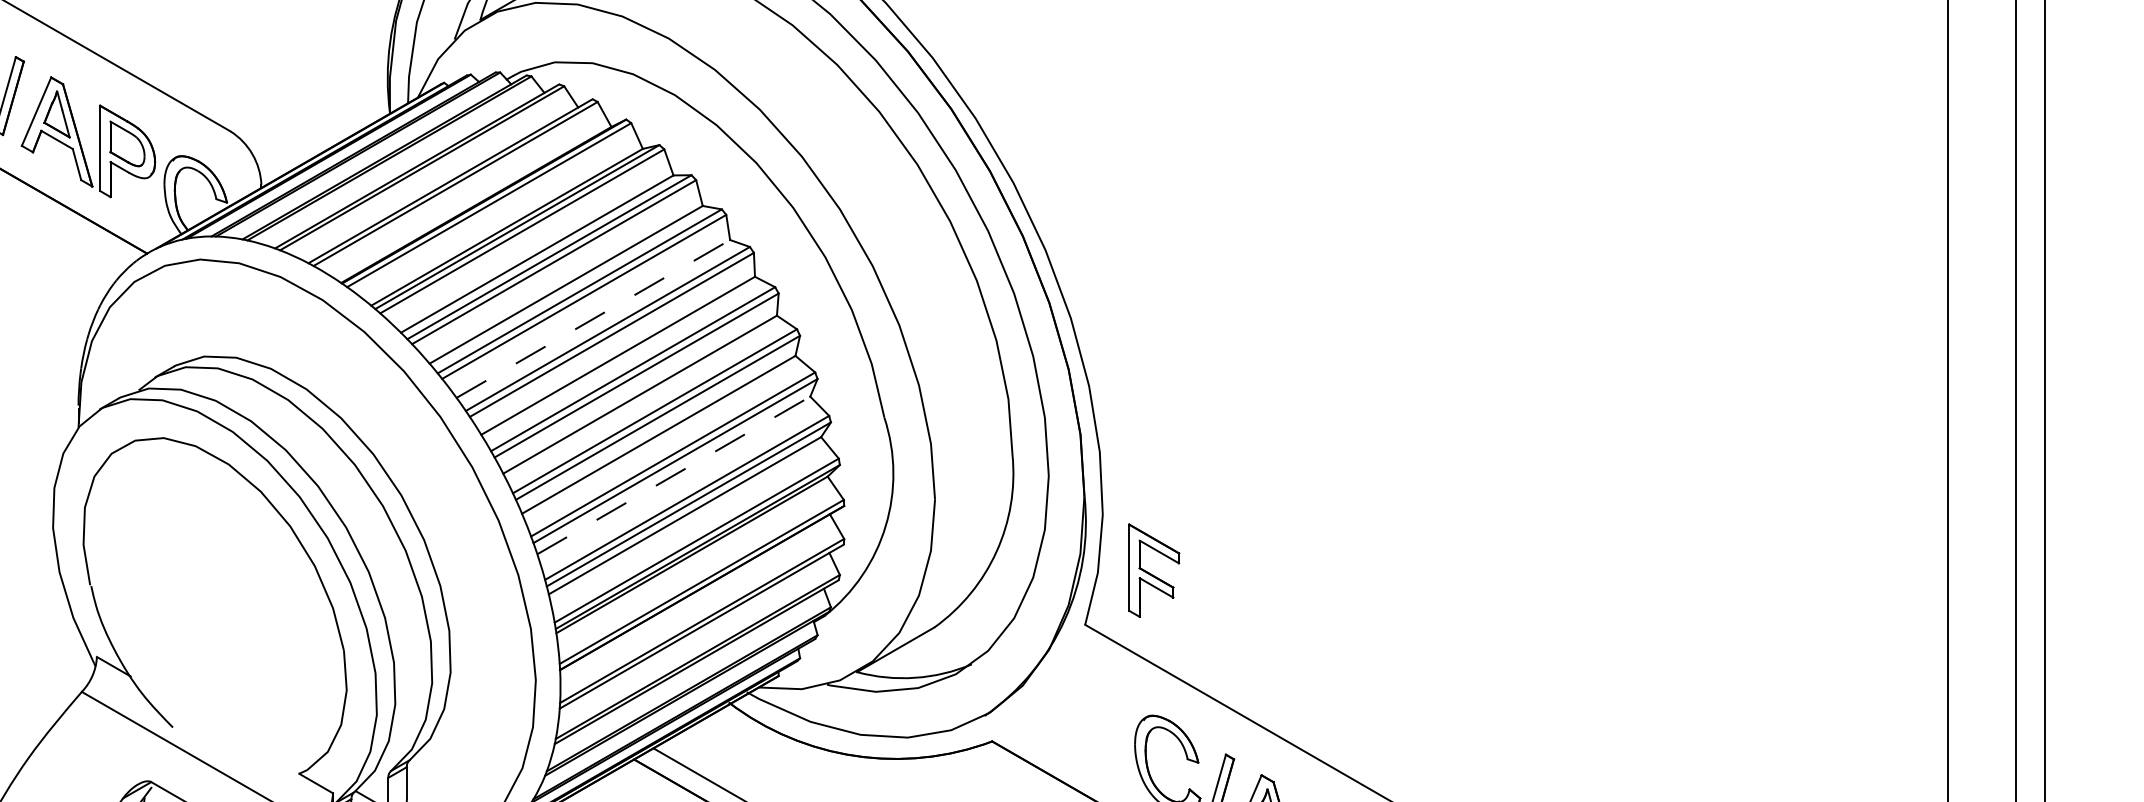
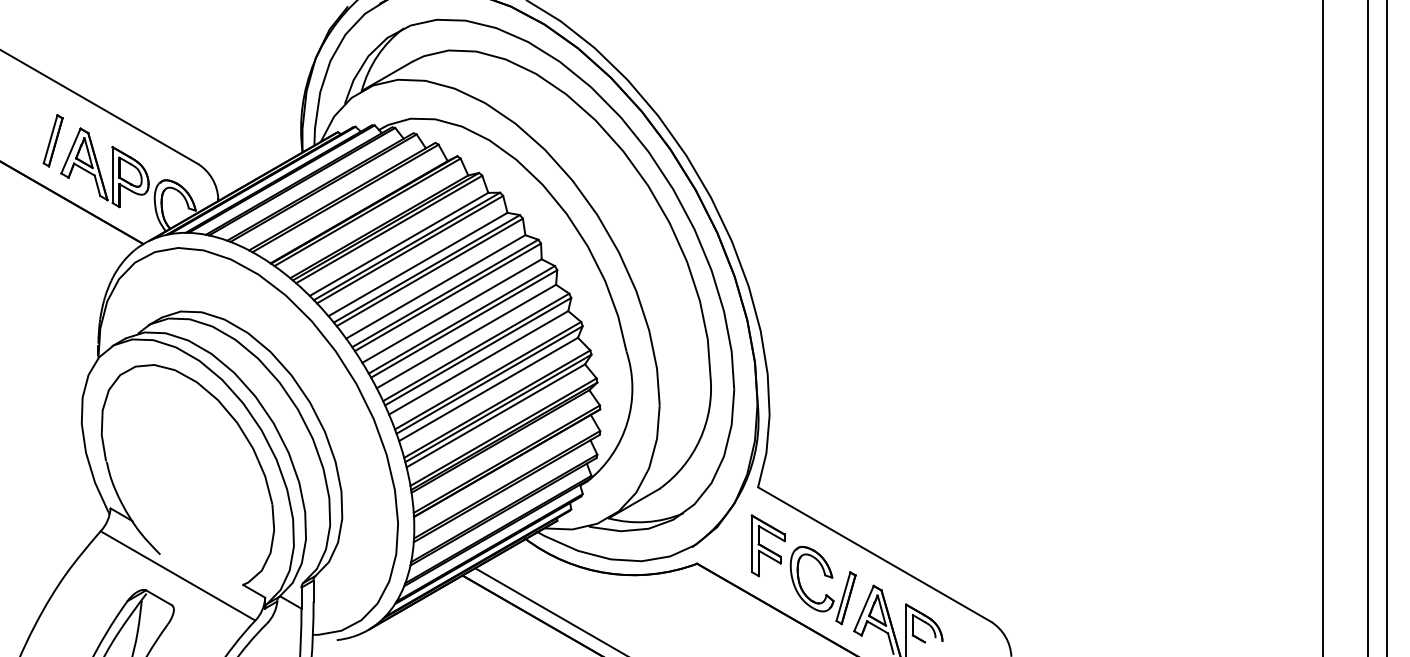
line: (594, 318) -> (436, 286), dashed -> solid
line: (673, 475) -> (488, 389), dashed -> solid
part: (1152, 570) -> (767, 545), moved

